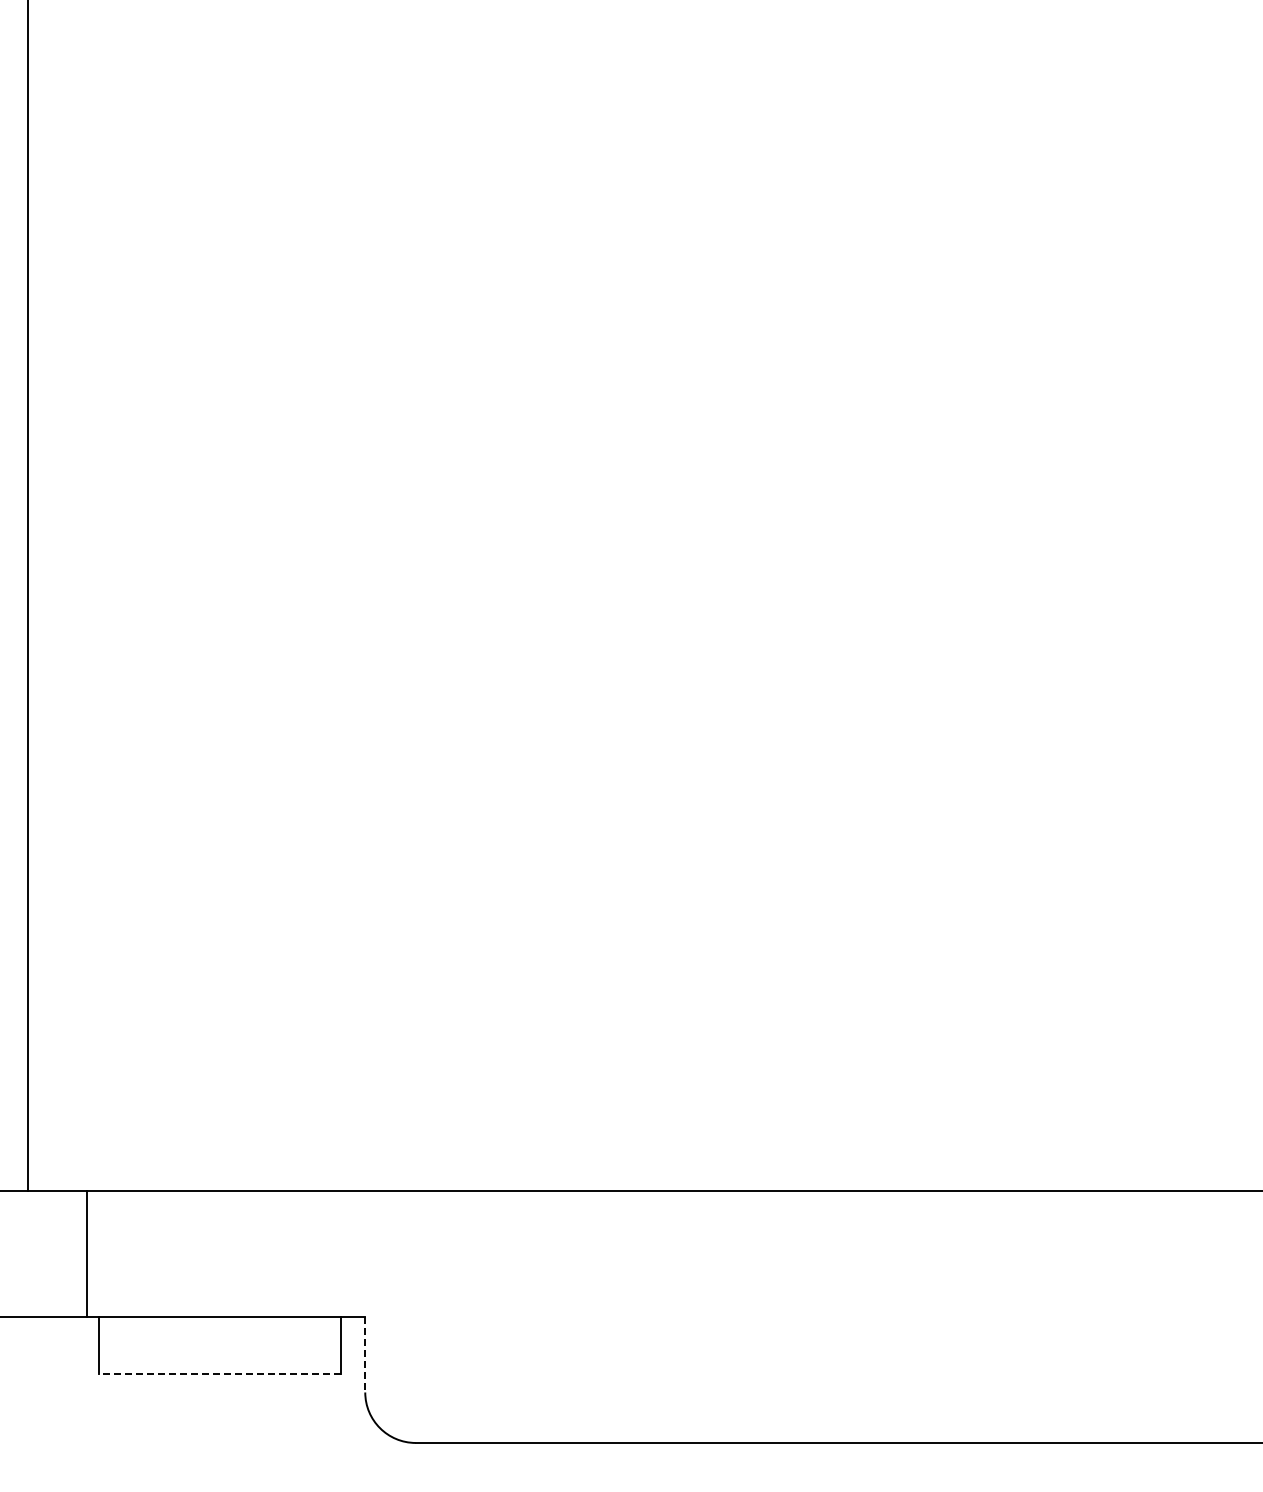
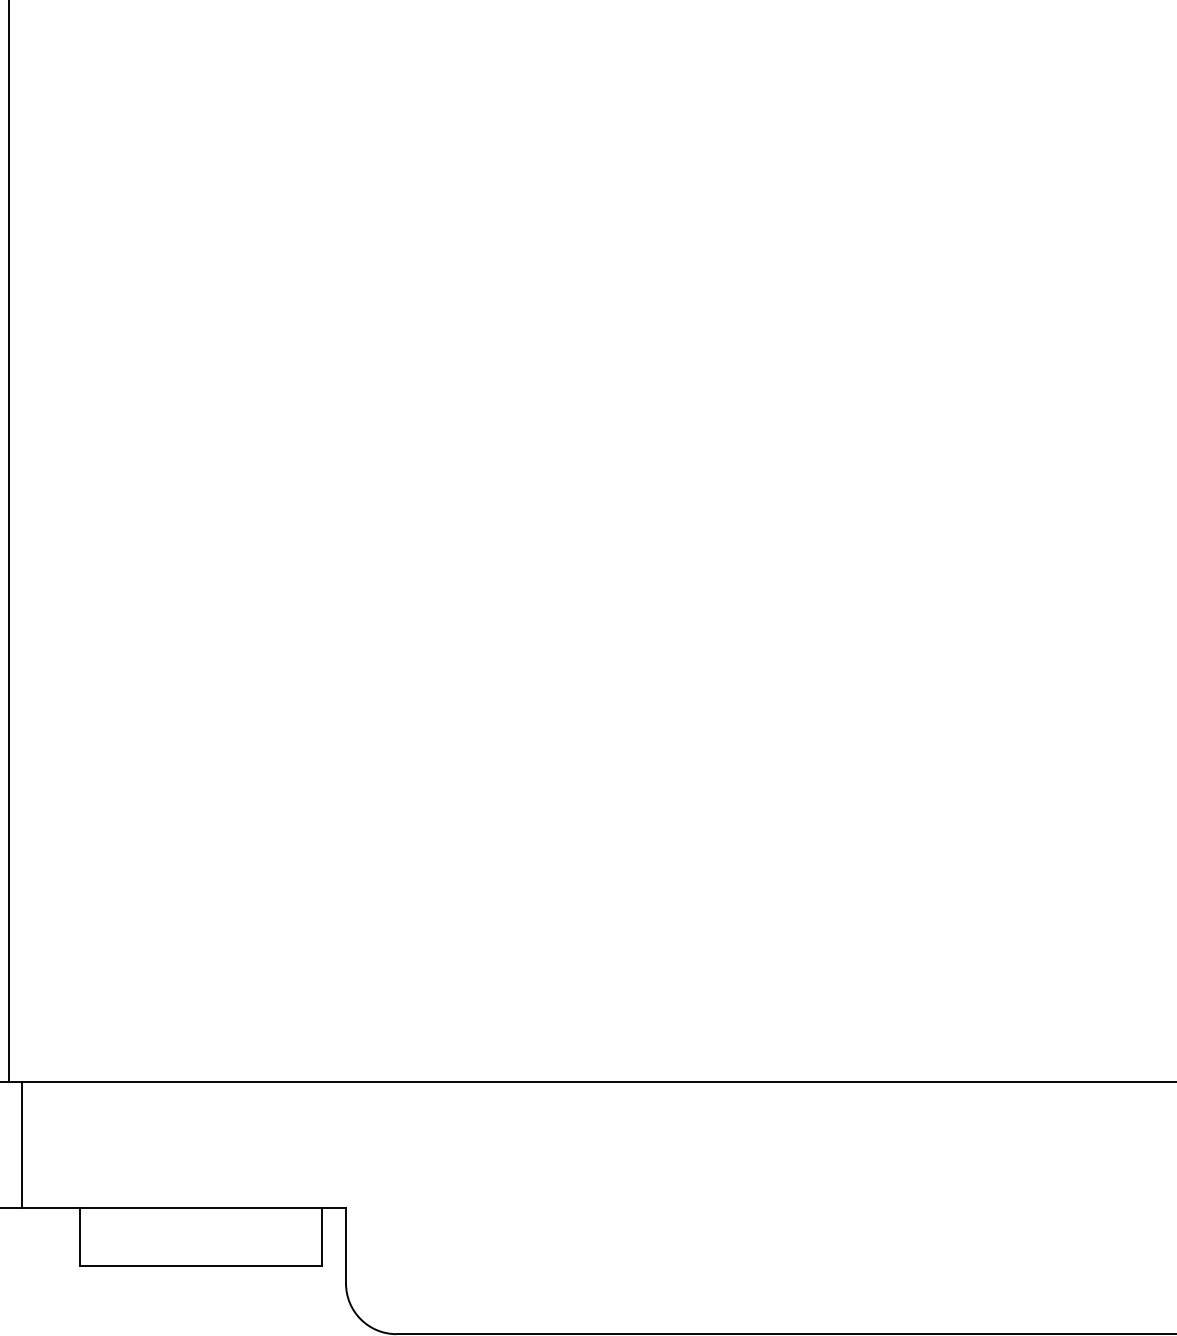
line: (86, 1253) -> (21, 1144), moved
line: (365, 1354) -> (346, 1245), dashed -> solid
line: (219, 1374) -> (200, 1265), dashed -> solid

